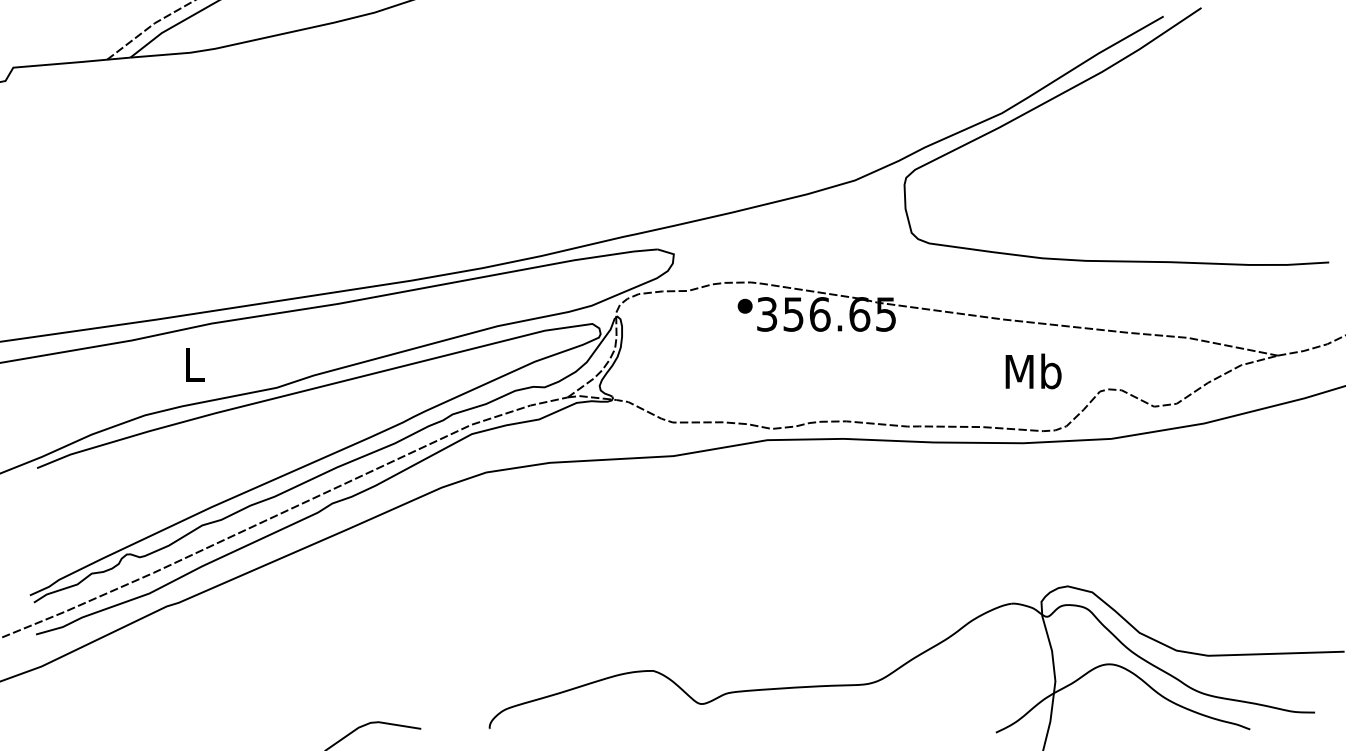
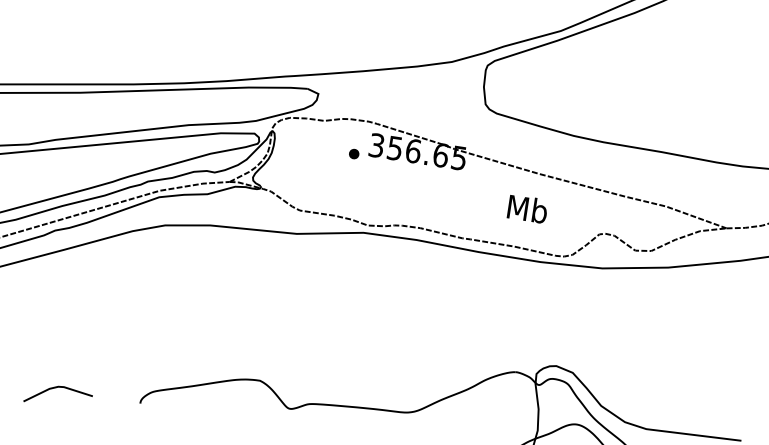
part: (744, 305) -> (353, 153), moved
text: (1033, 371) -> (527, 209), moved

